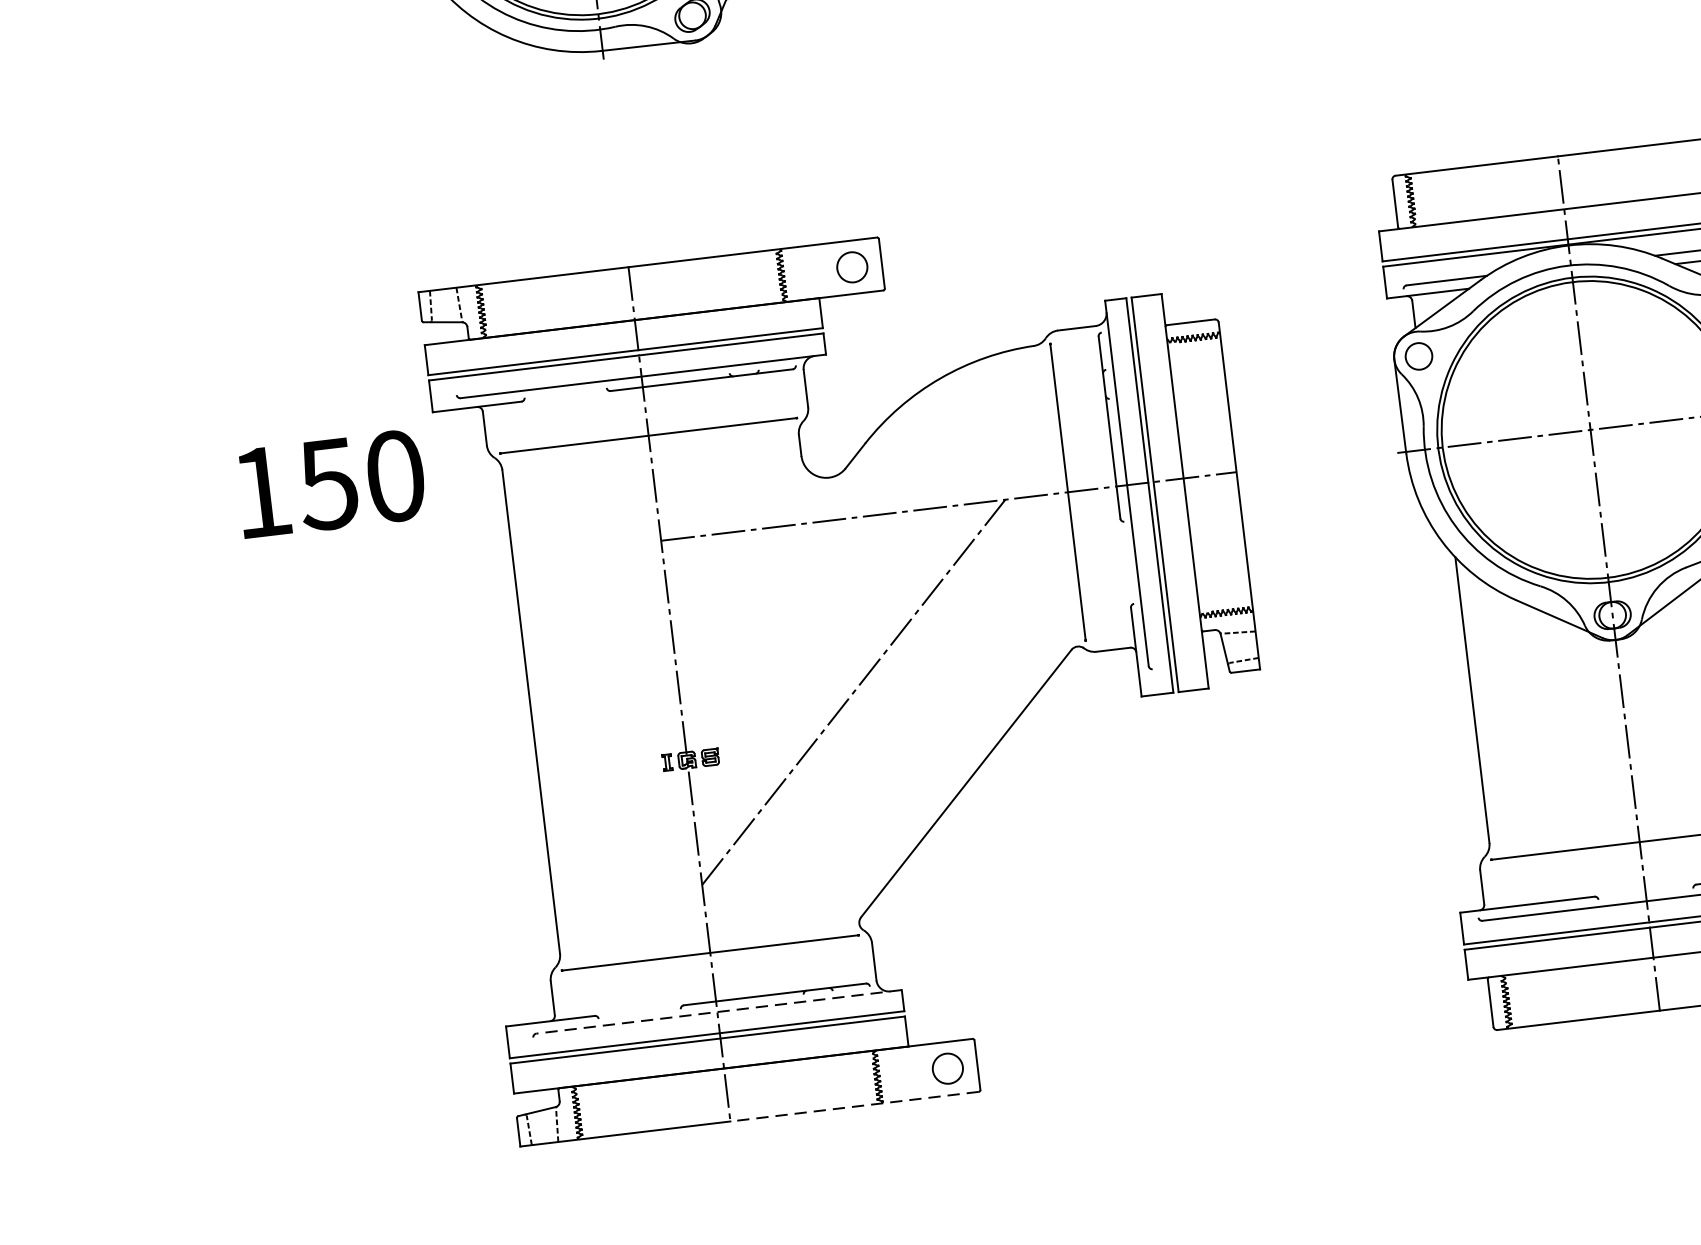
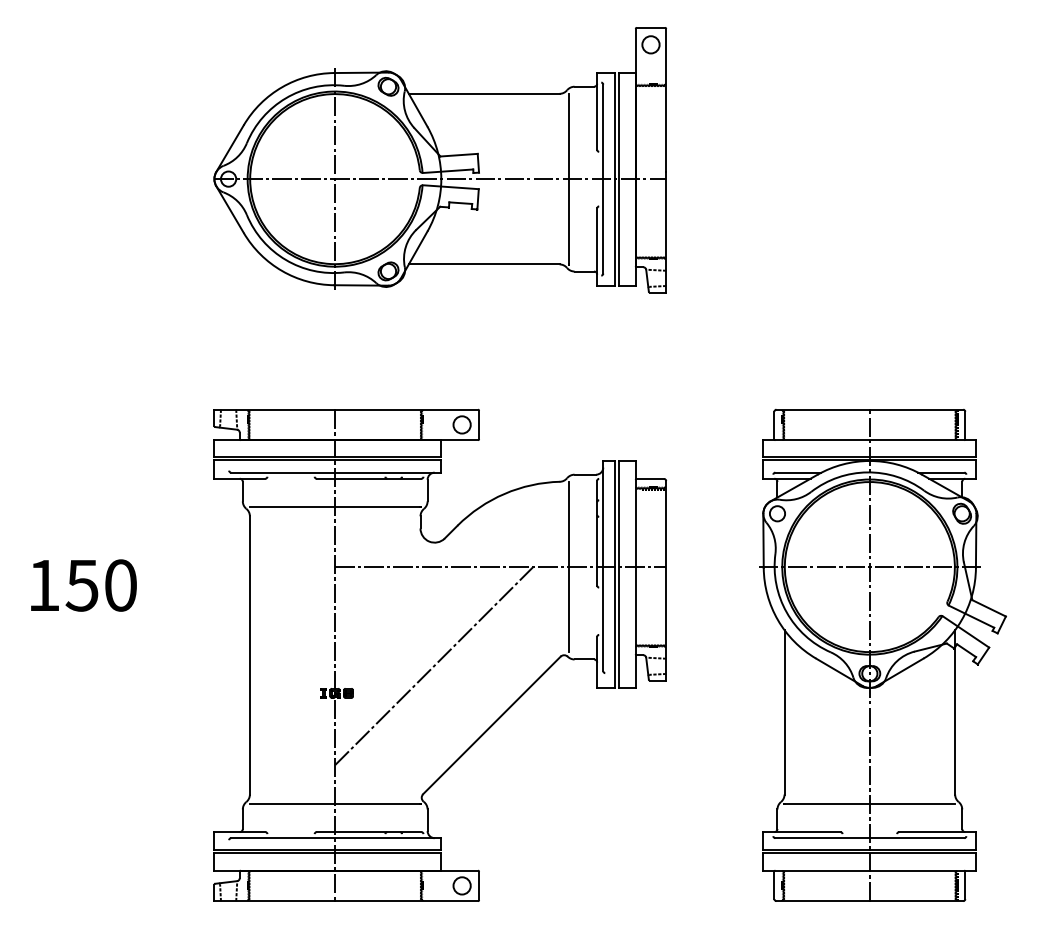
text: (330, 483) -> (83, 585), moved
line: (717, 1012) -> (335, 838), dashed -> solid
line: (854, 1107) -> (406, 901), dashed -> solid

